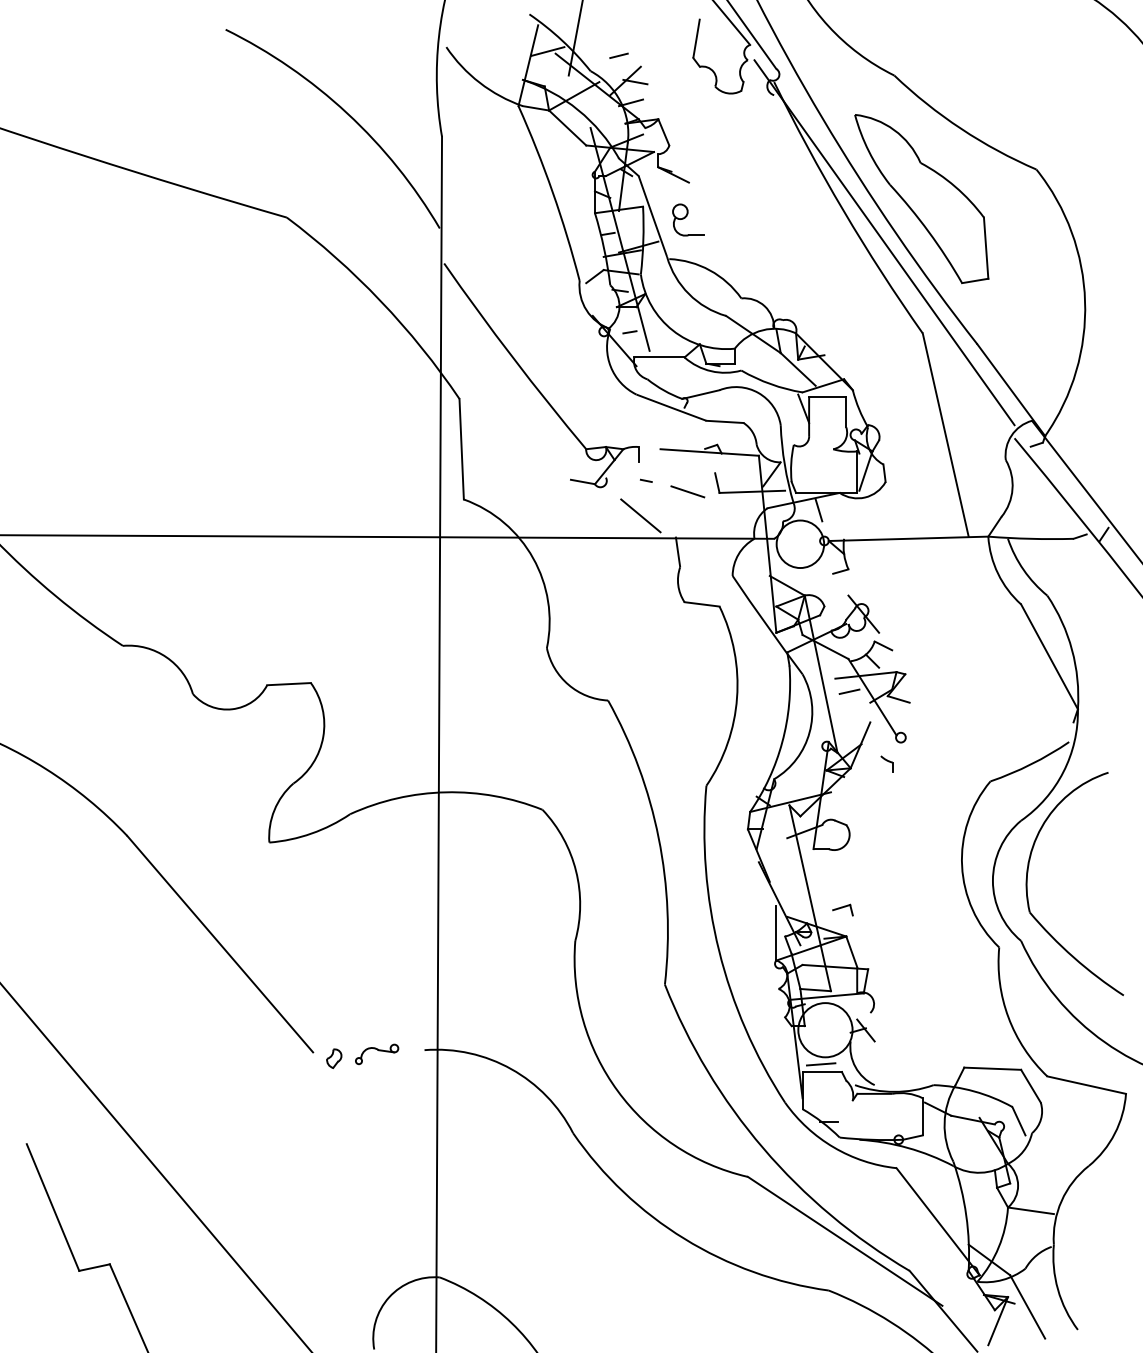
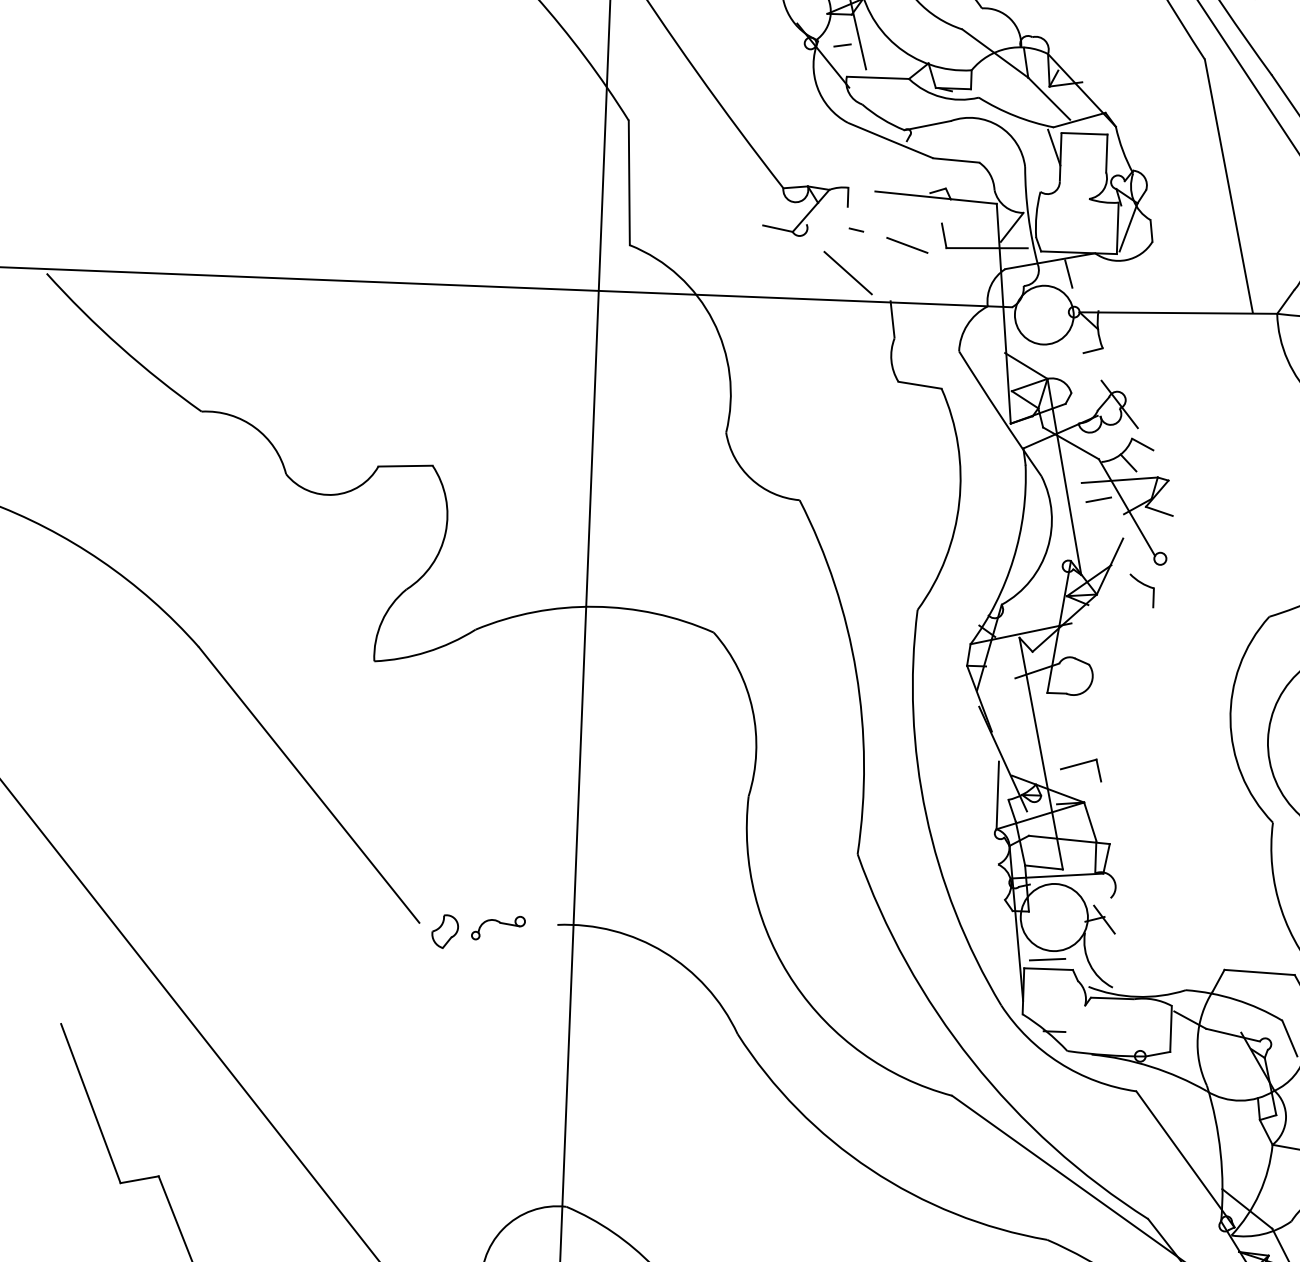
part: (886, 763) -> (1141, 590), size x1.67
part: (842, 909) -> (1080, 768), size x1.67
part: (334, 1058) -> (445, 931), size x1.43

